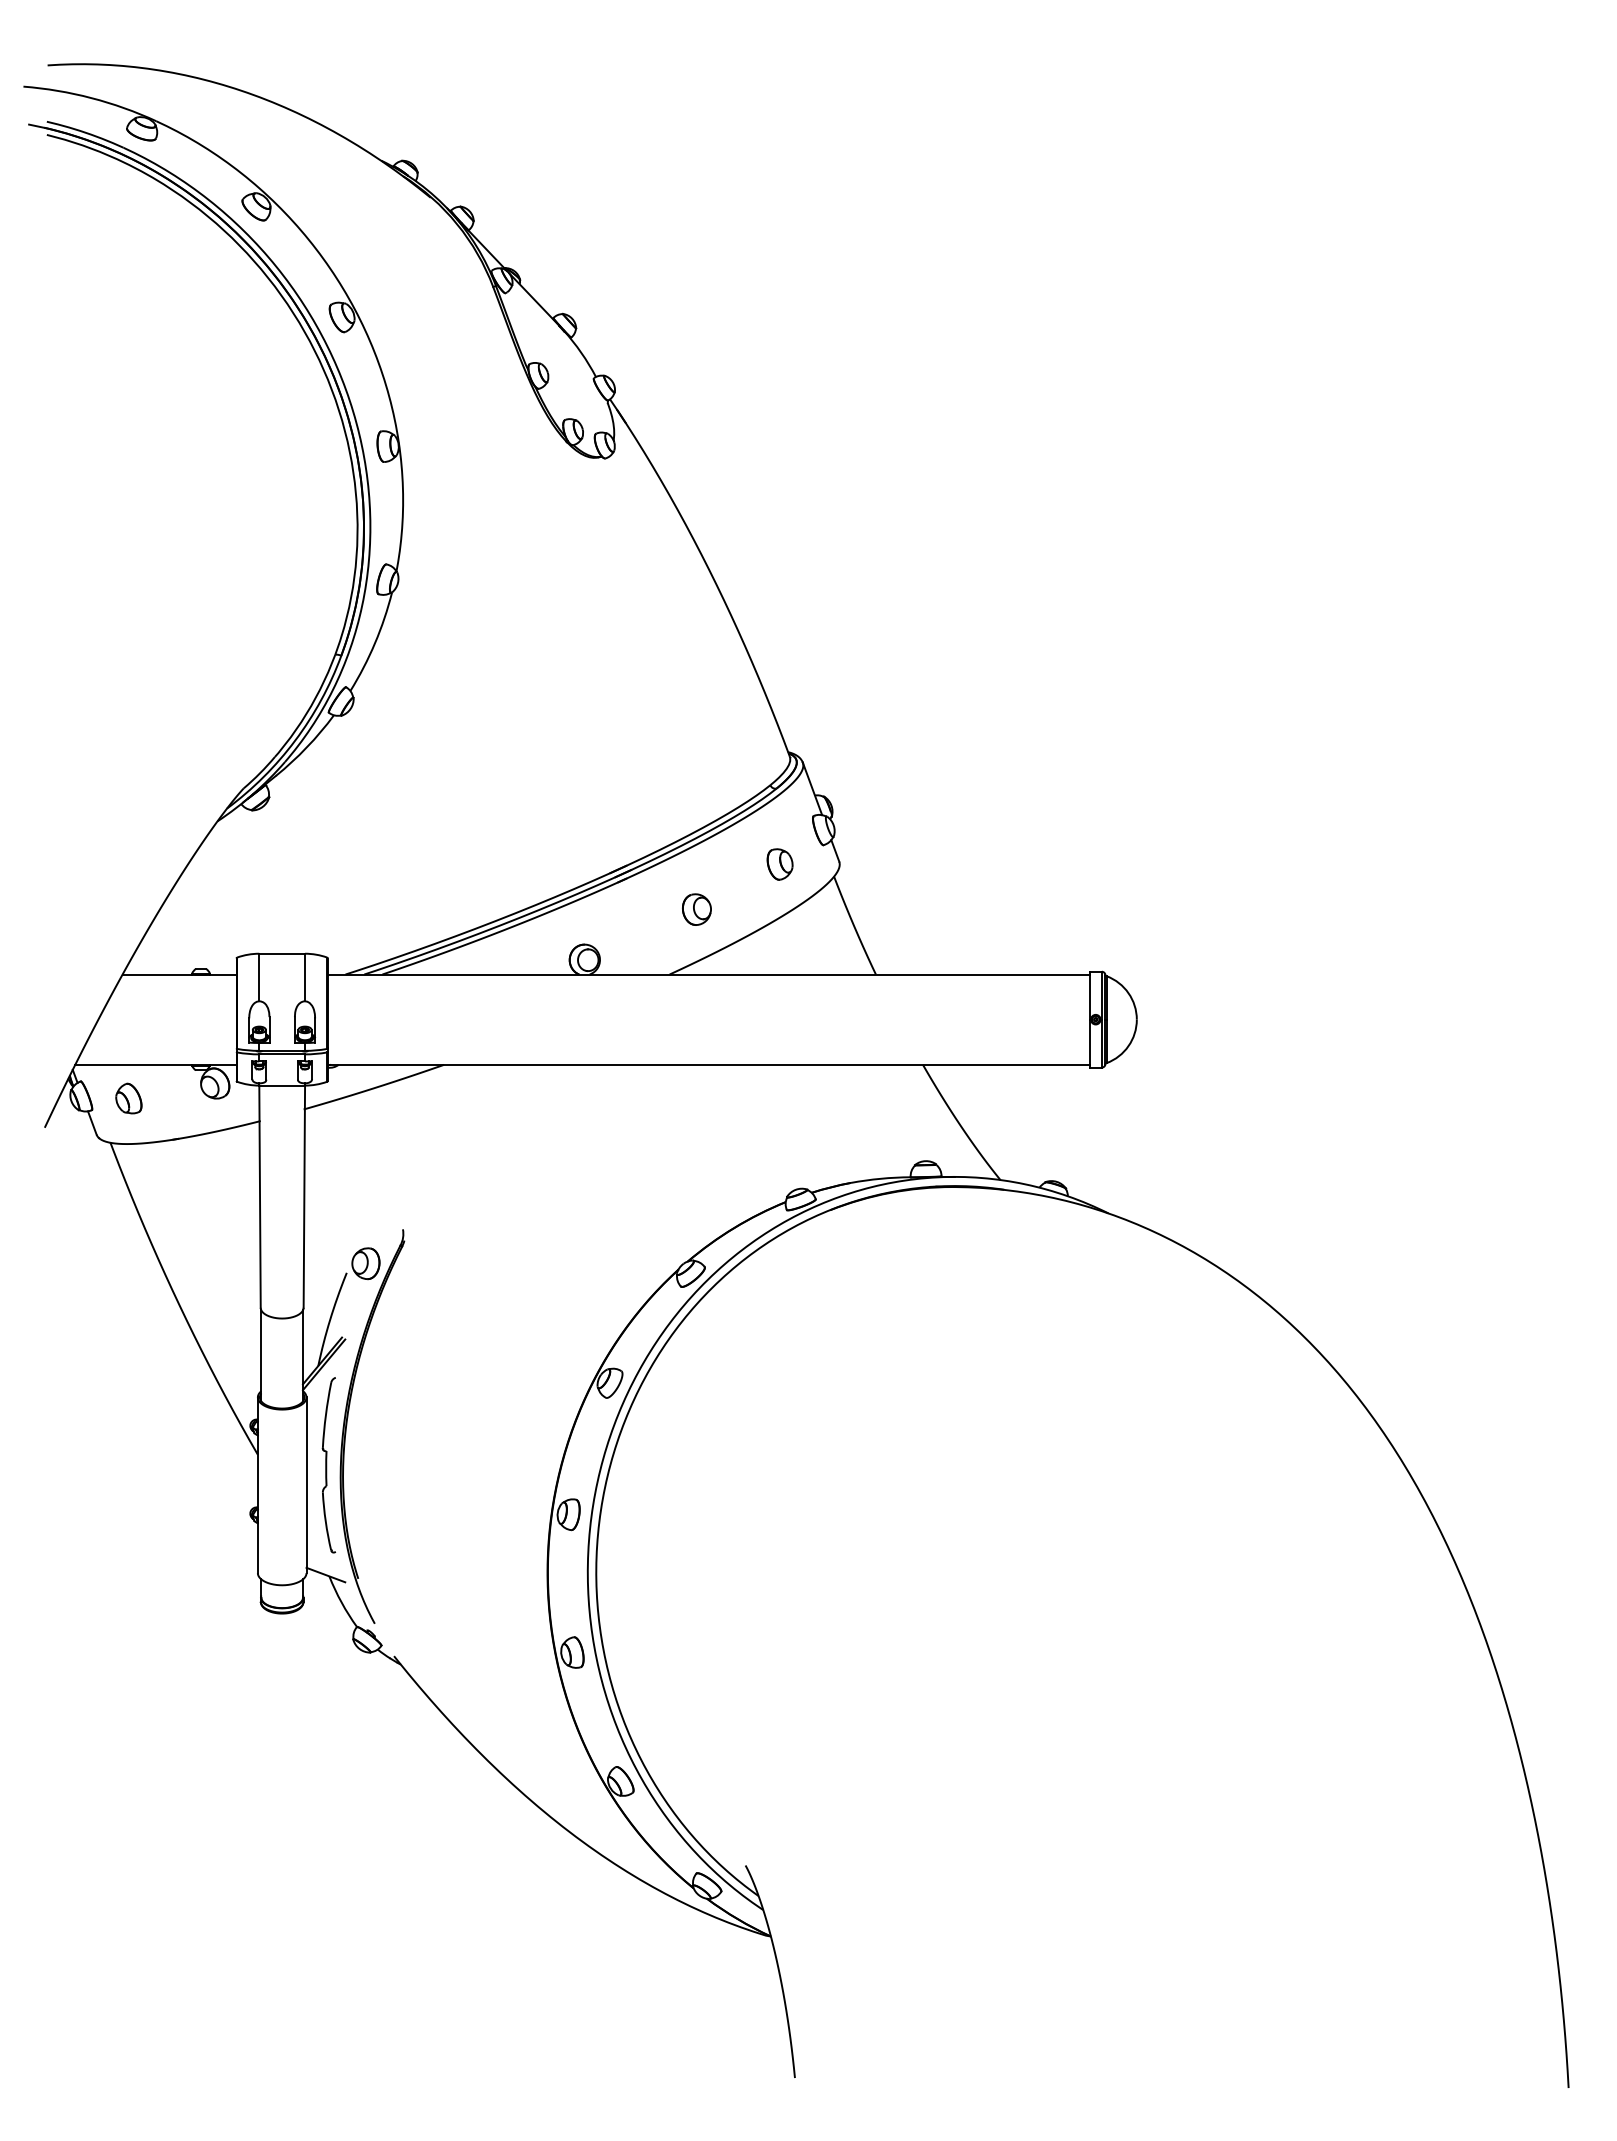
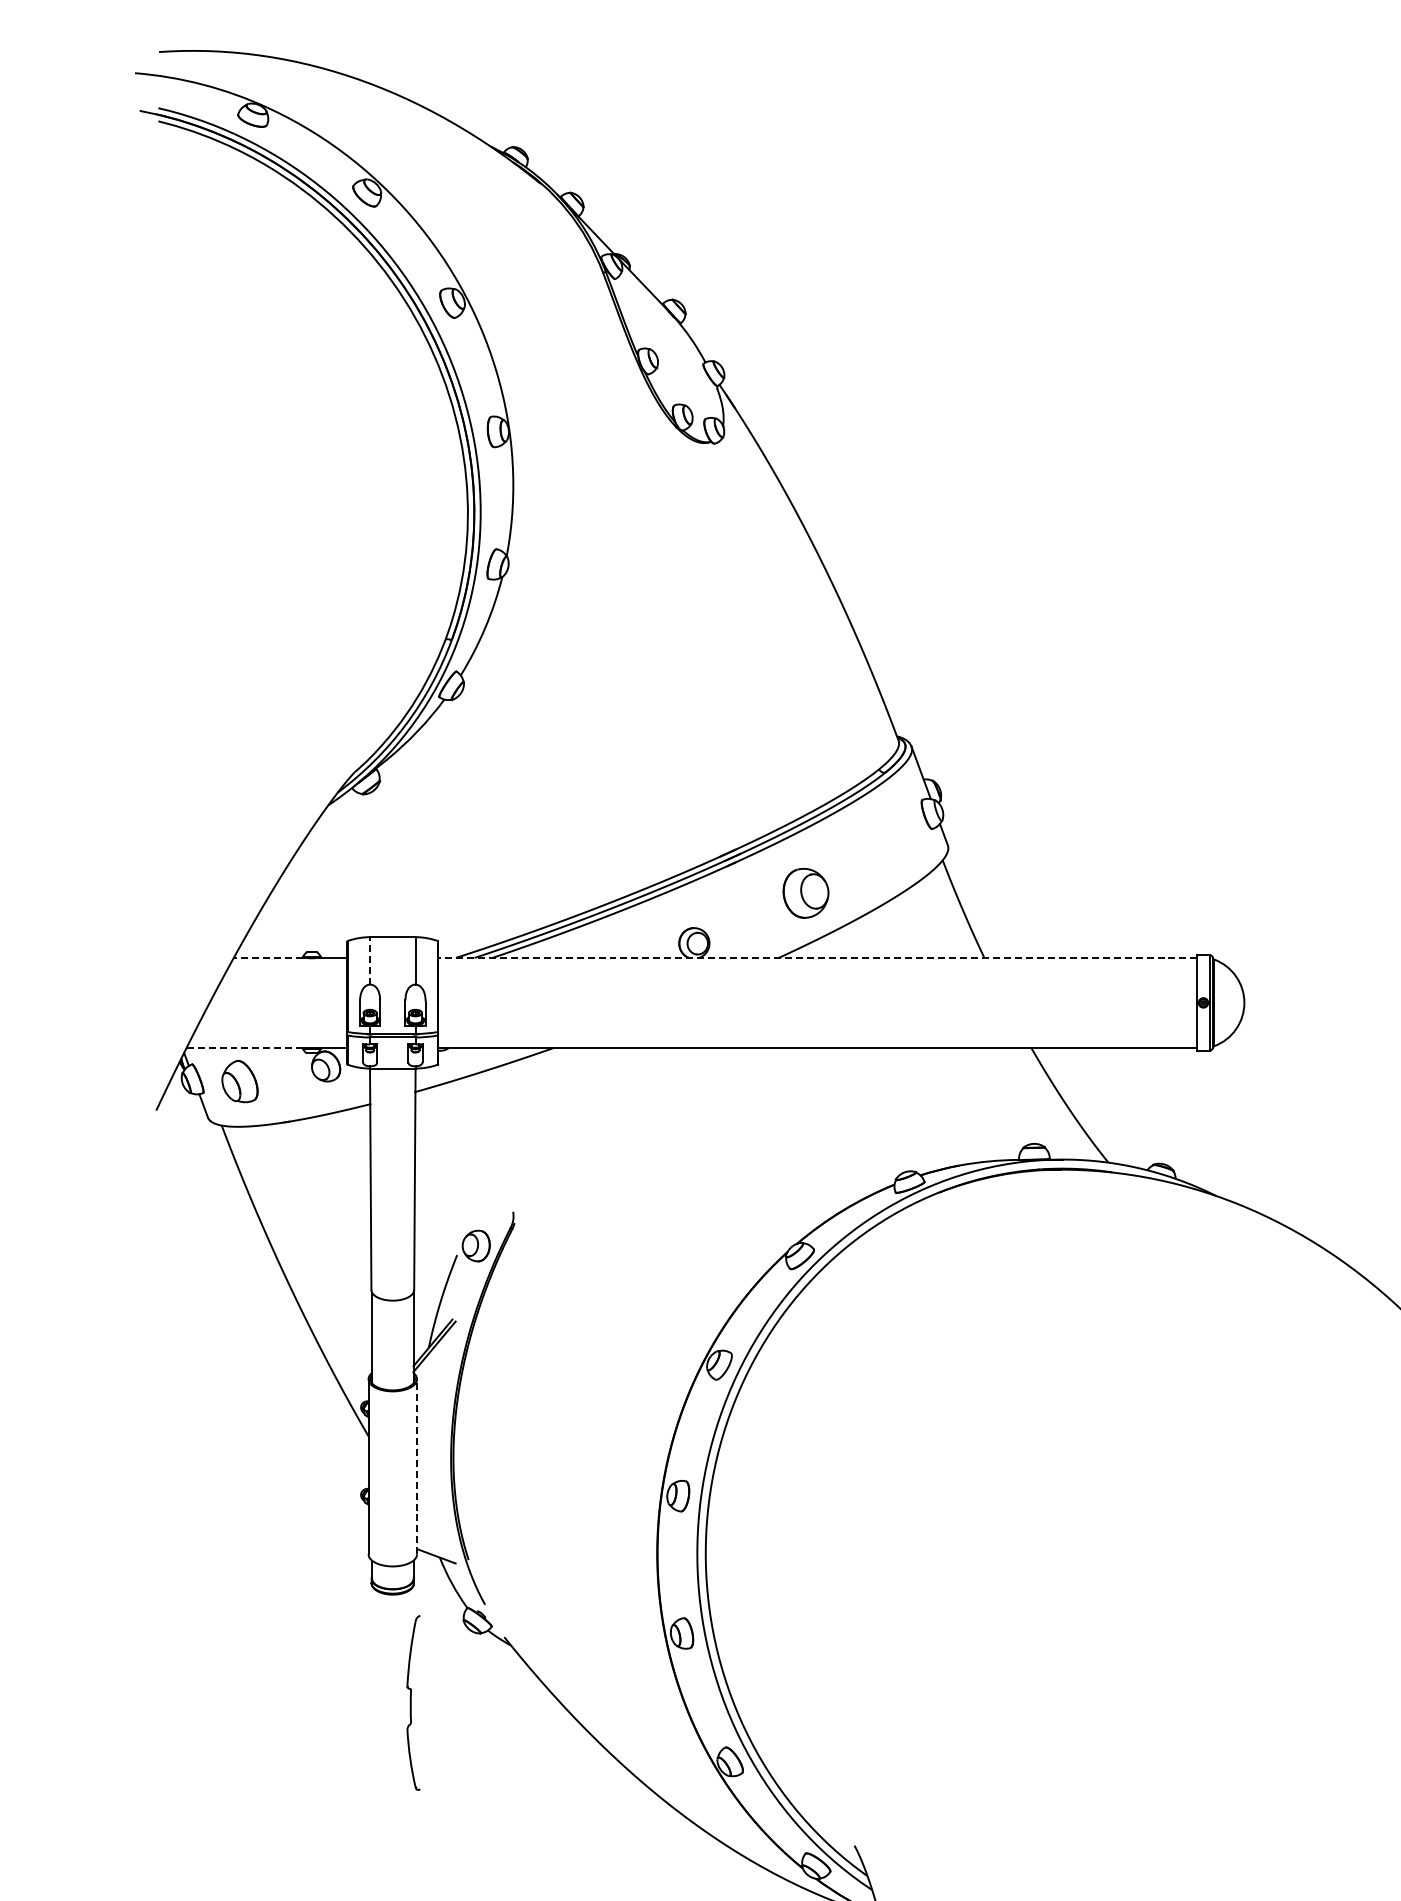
part: (779, 864) -> (888, 848), removed
part: (696, 909) -> (805, 893), size x1.6
line: (157, 974) -> (268, 957), solid -> dashed
line: (708, 974) -> (817, 957), solid -> dashed
line: (259, 977) -> (370, 960), solid -> dashed
line: (134, 1064) -> (245, 1047), solid -> dashed
part: (128, 1098) -> (239, 1081), size x1.4
part: (328, 1465) -> (413, 1703), moved
line: (306, 1485) -> (417, 1467), solid -> dashed

